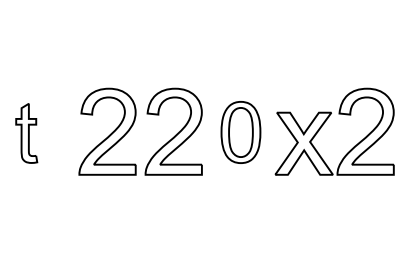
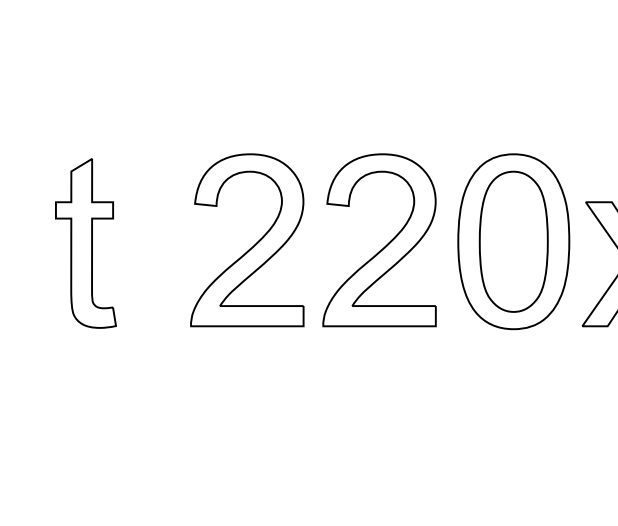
part: (240, 132) -> (512, 241), size x1.43
part: (26, 133) -> (85, 243), size x1.43

